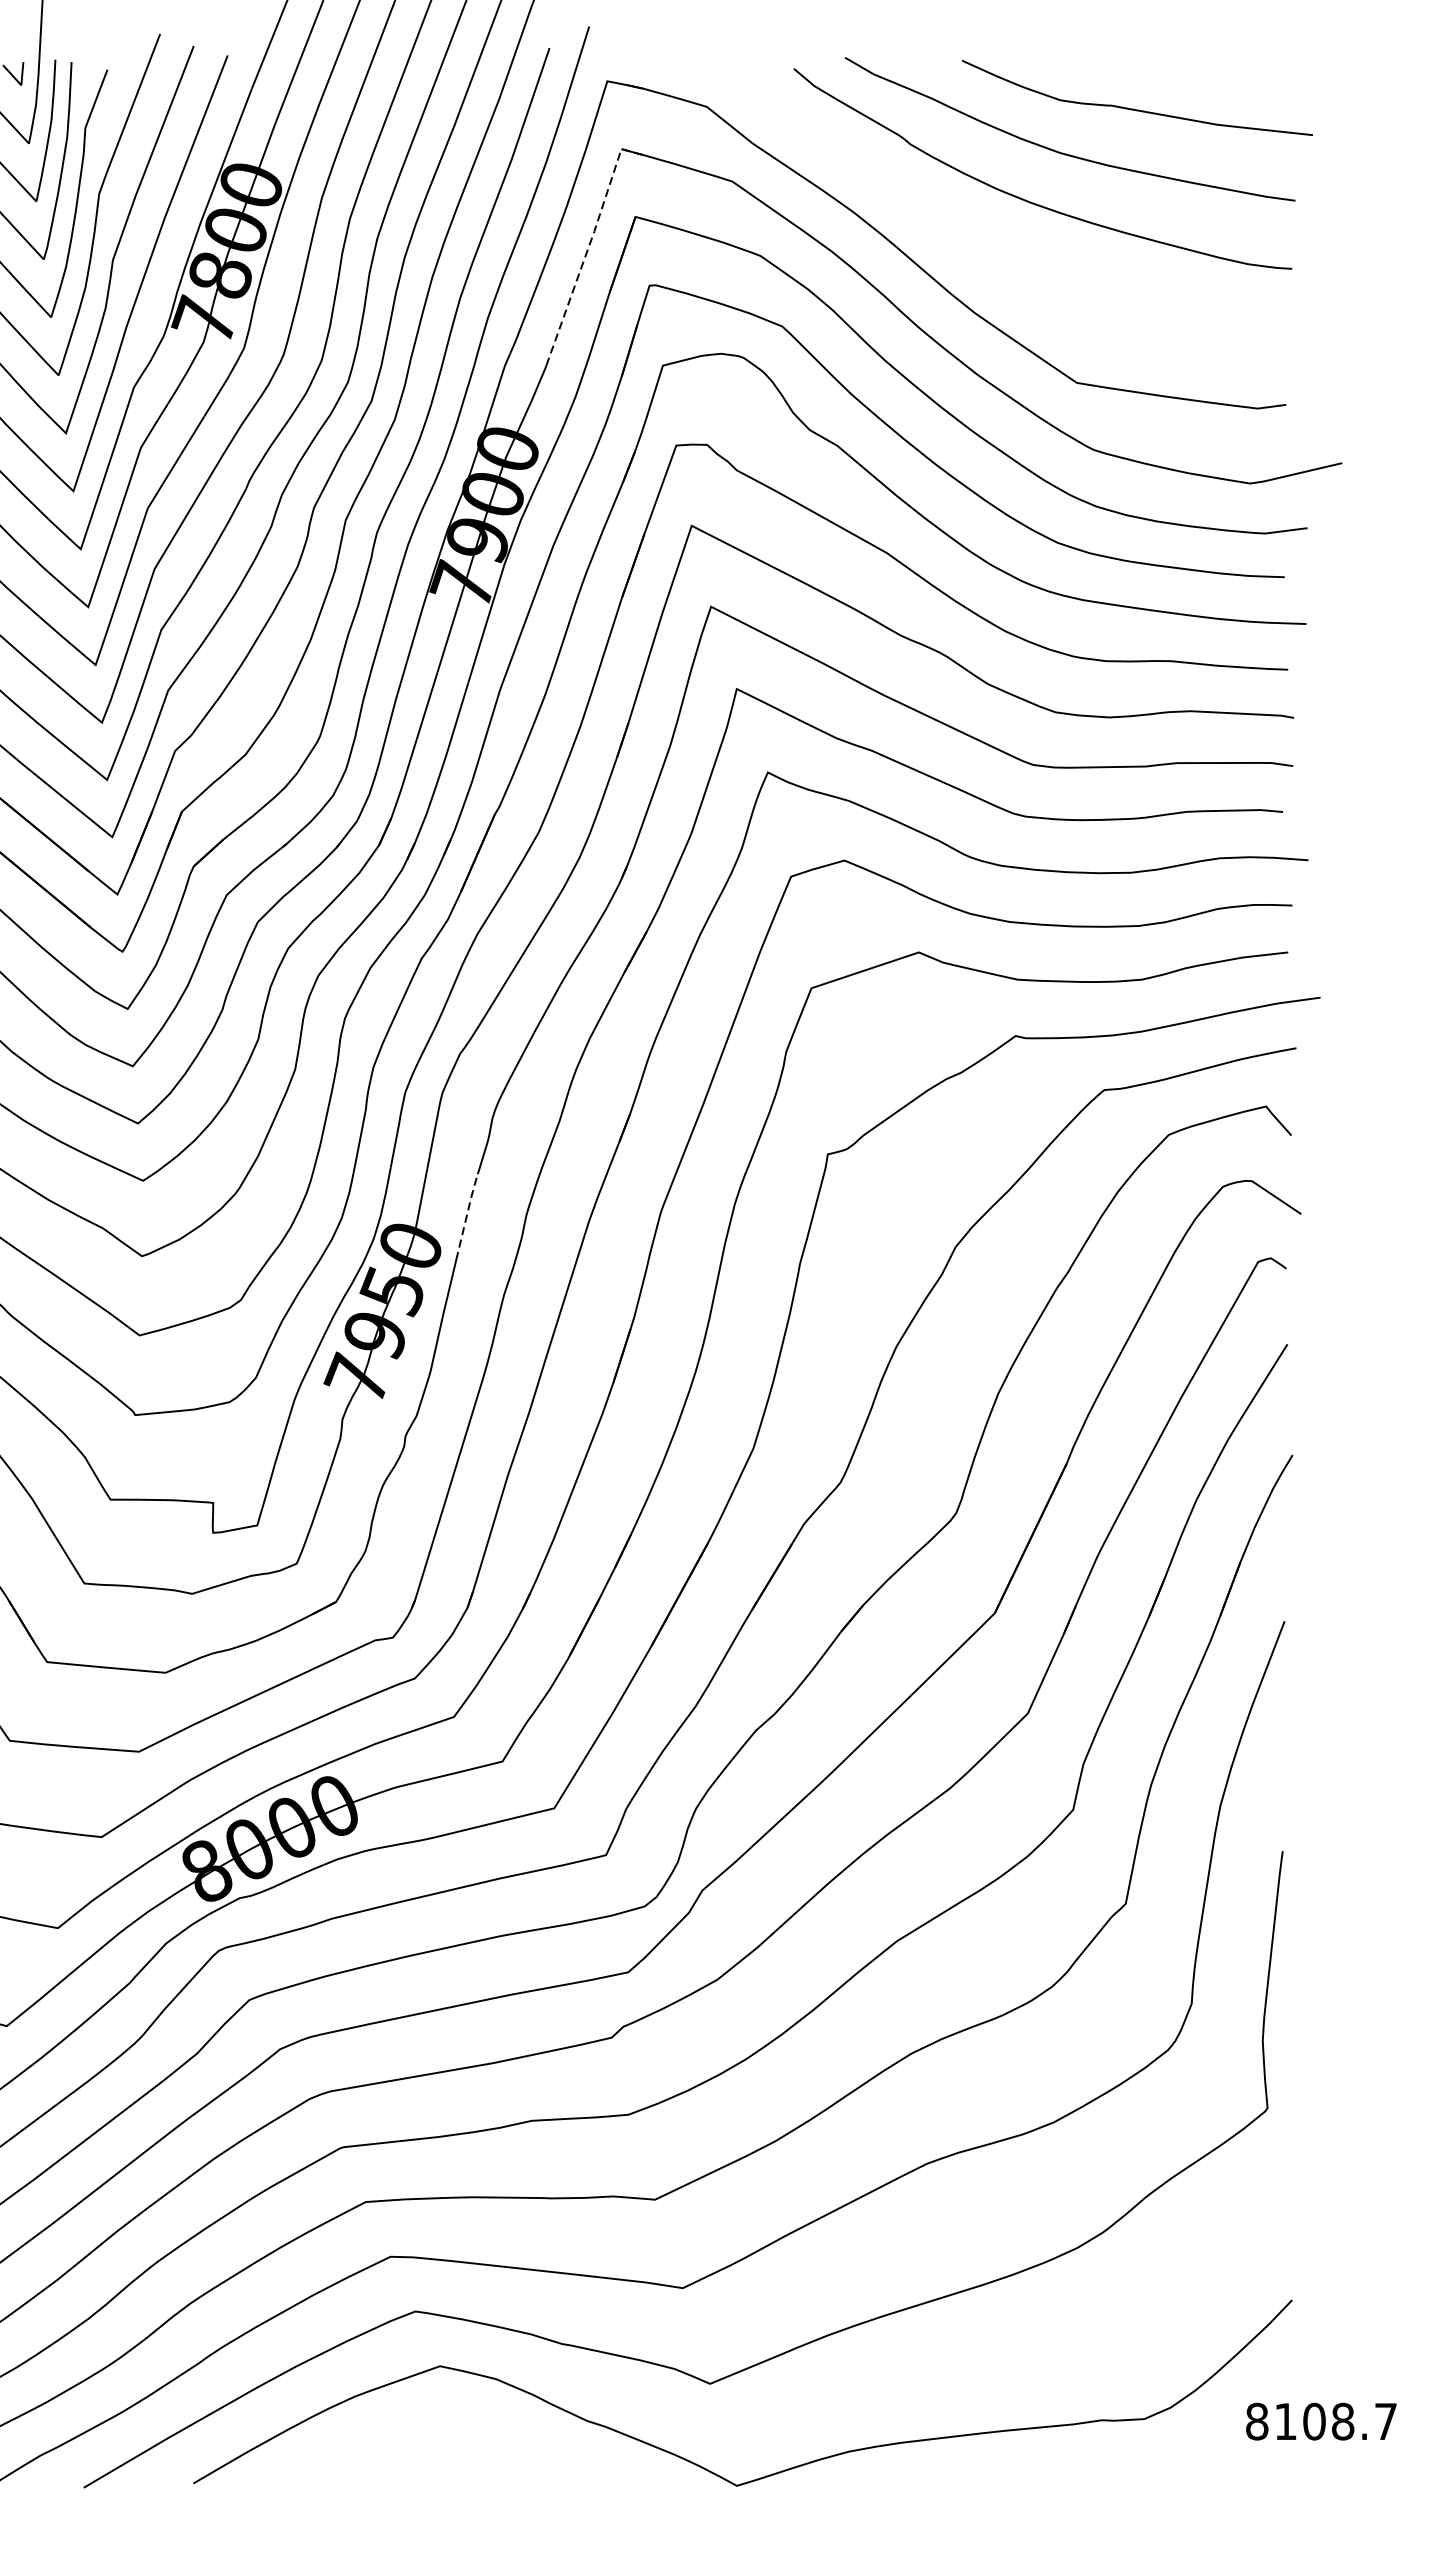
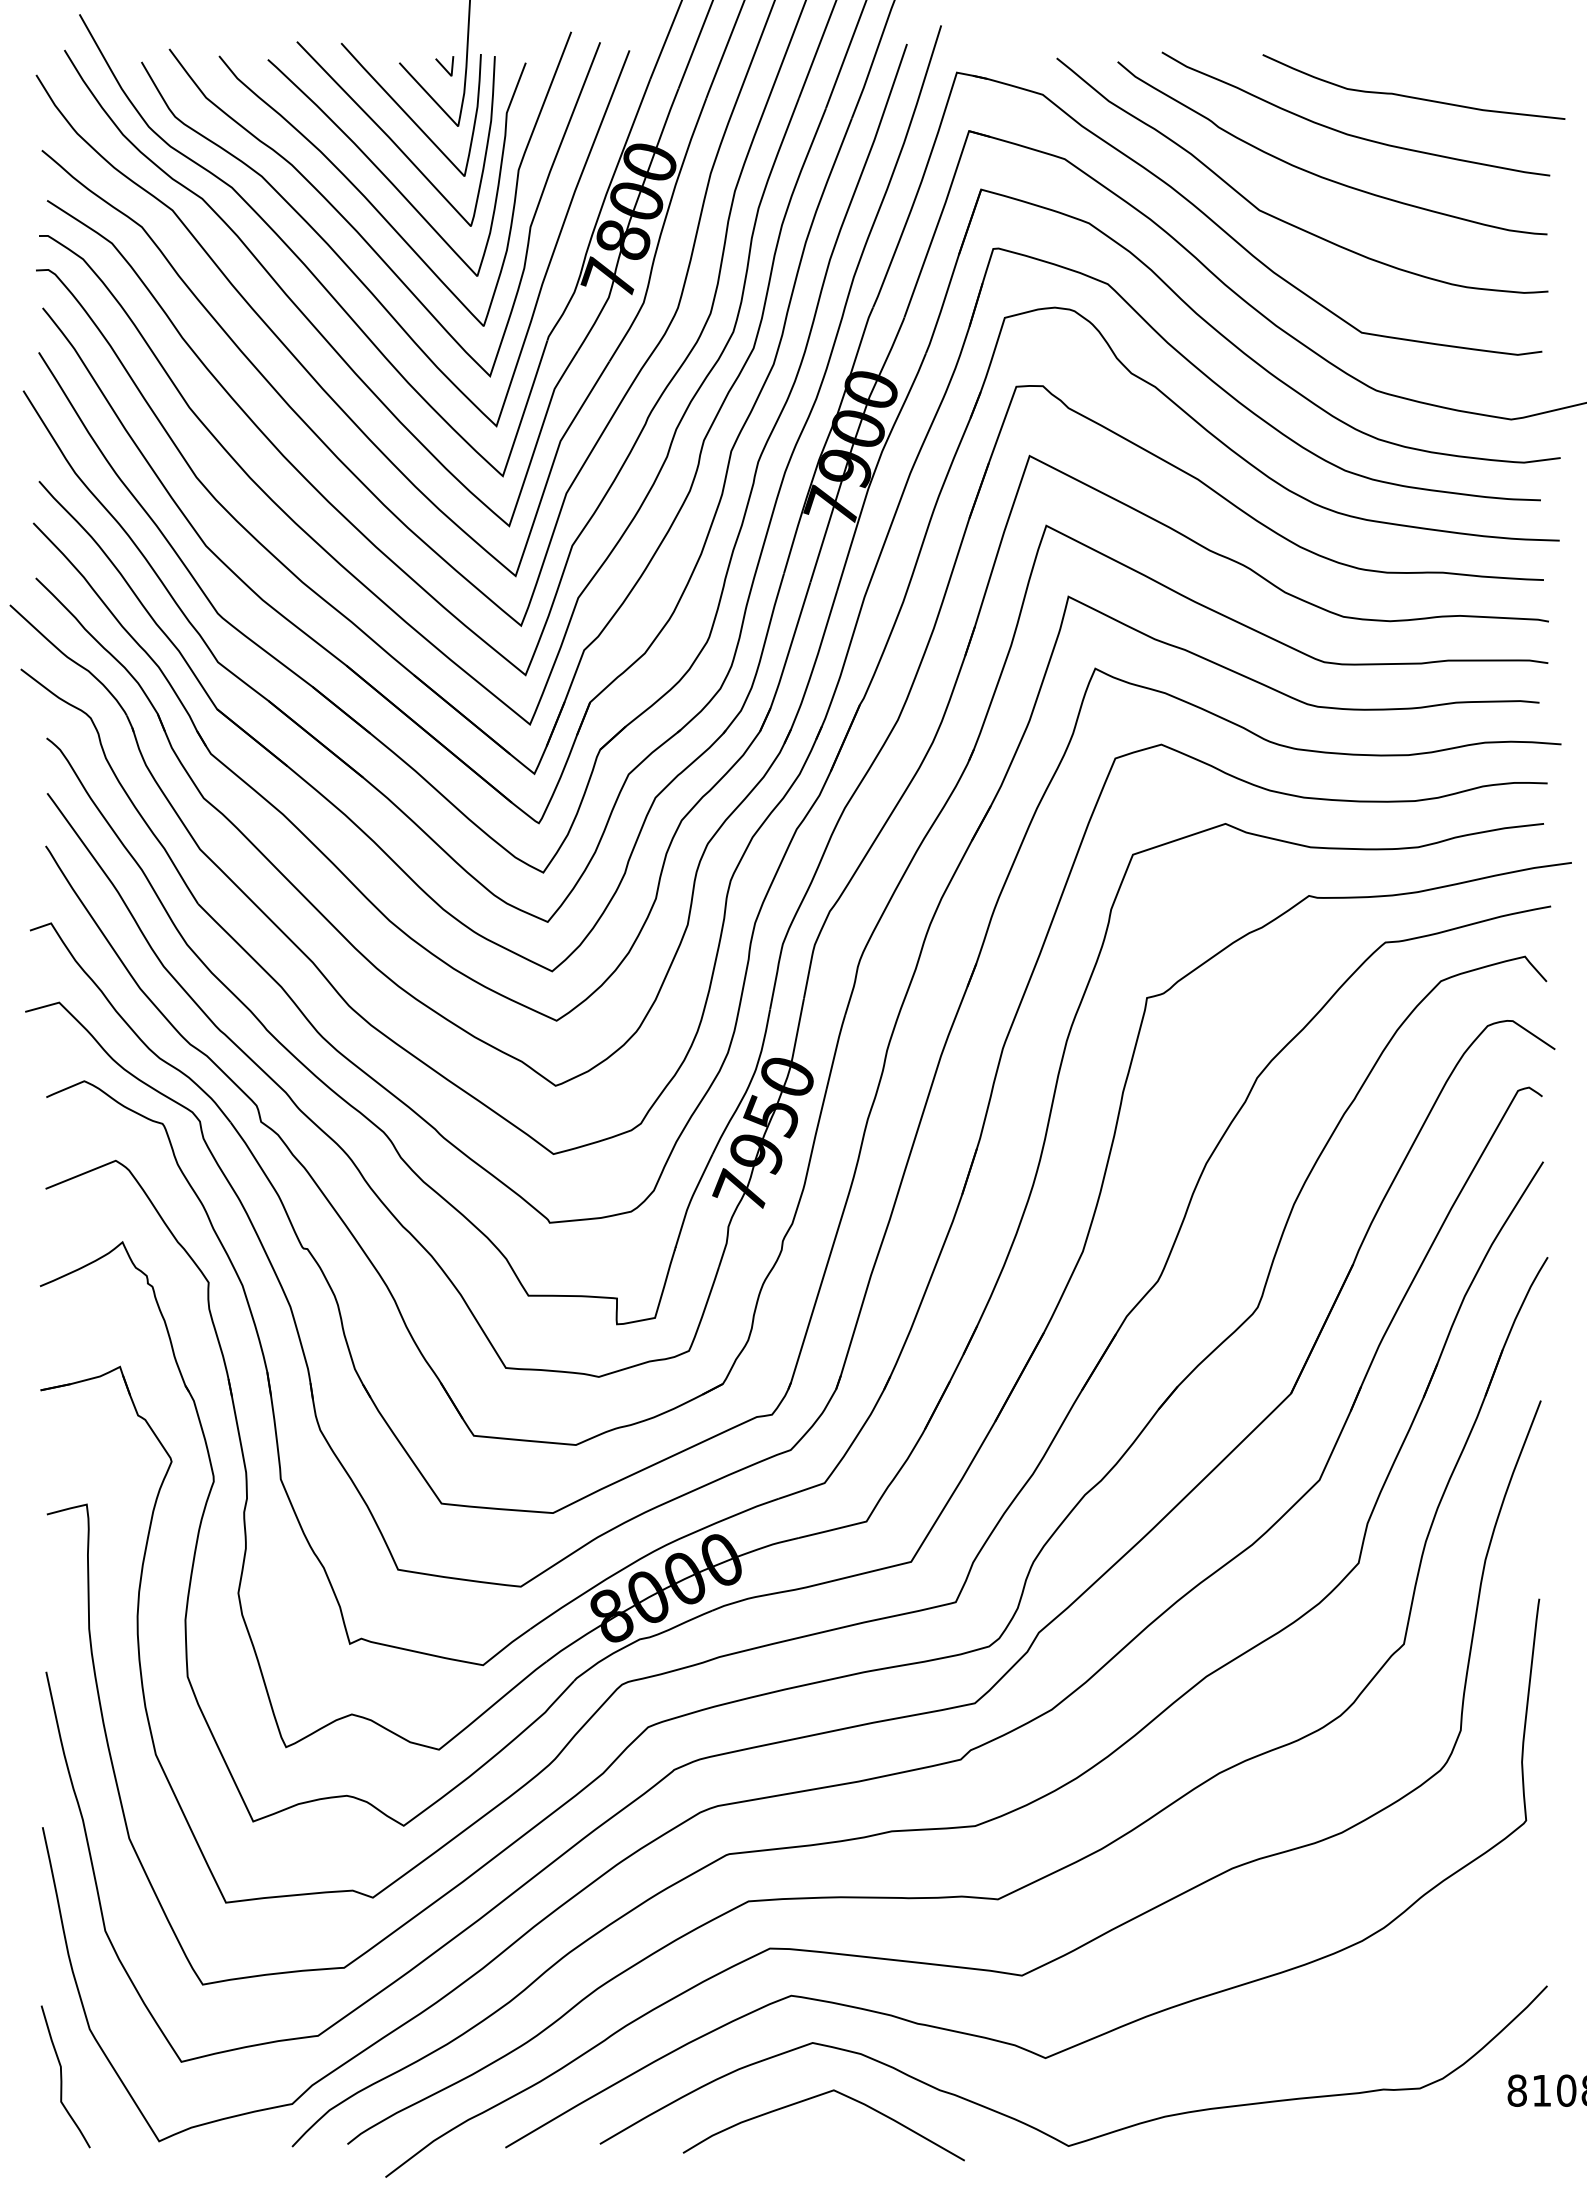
line: (589, 243) -> (941, 212), dashed -> solid
curve: (982, 250) -> (1280, 218), added
line: (466, 1215) -> (835, 1050), dashed -> solid
curve: (441, 2430) -> (813, 2098), added

